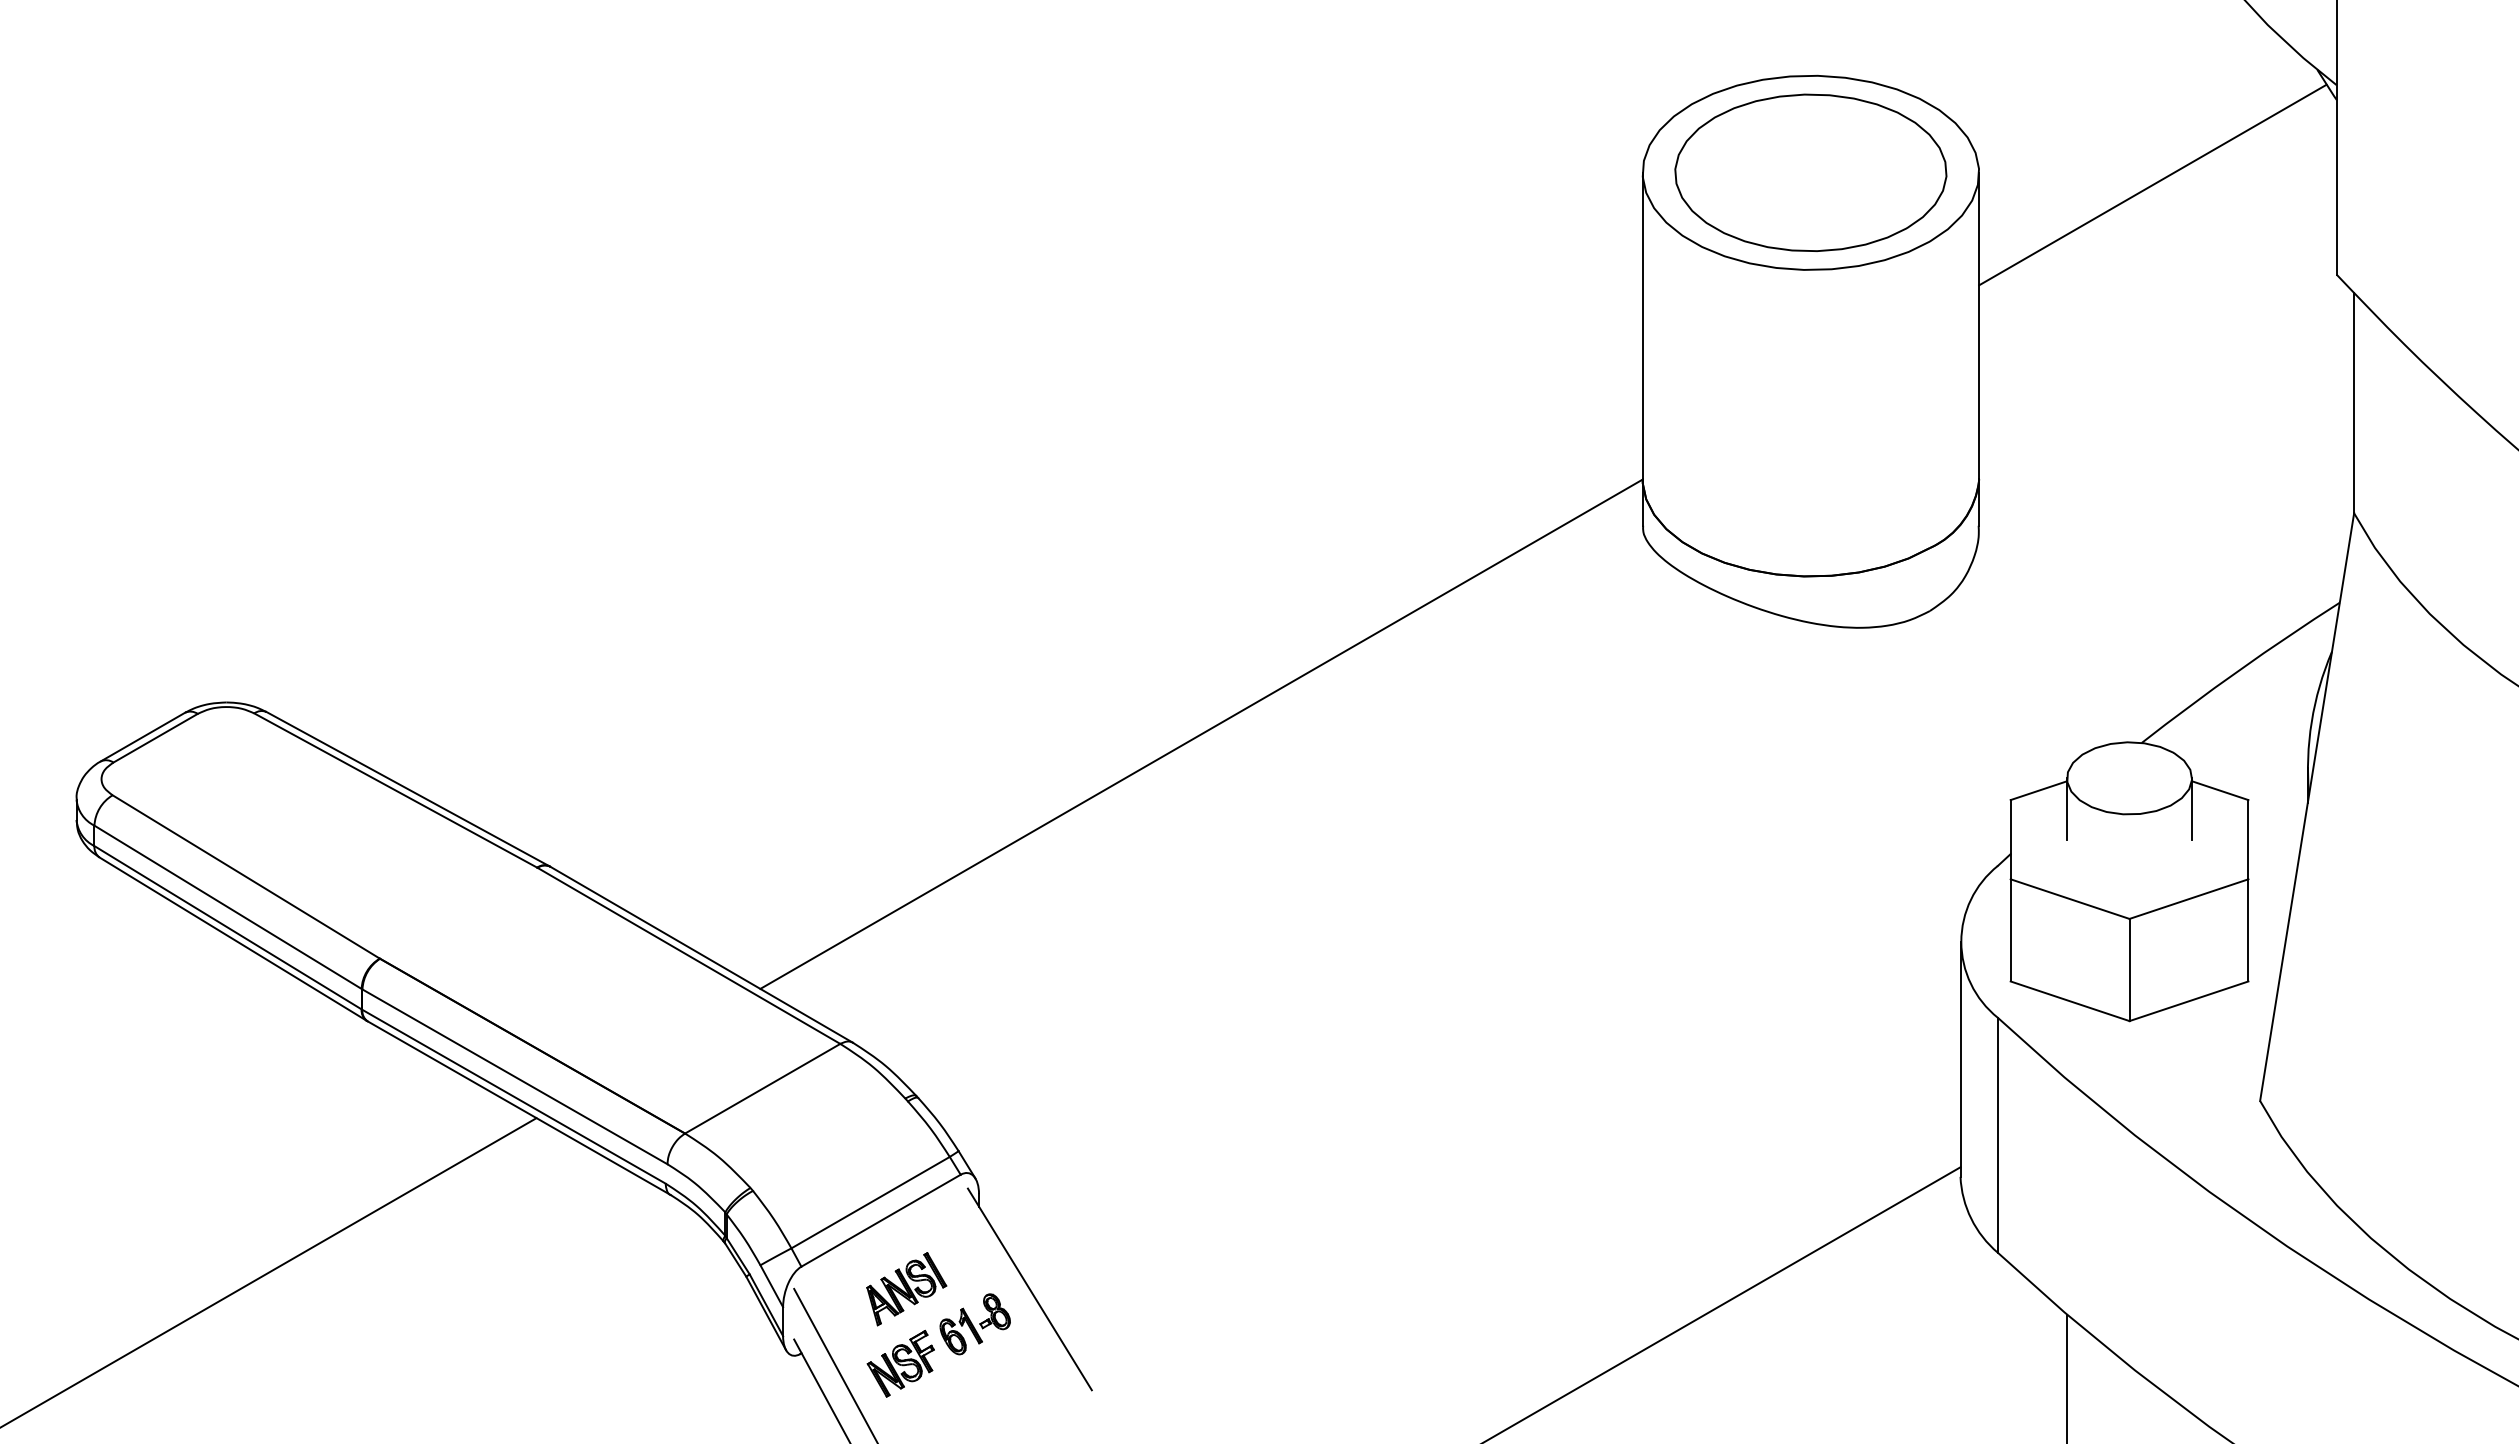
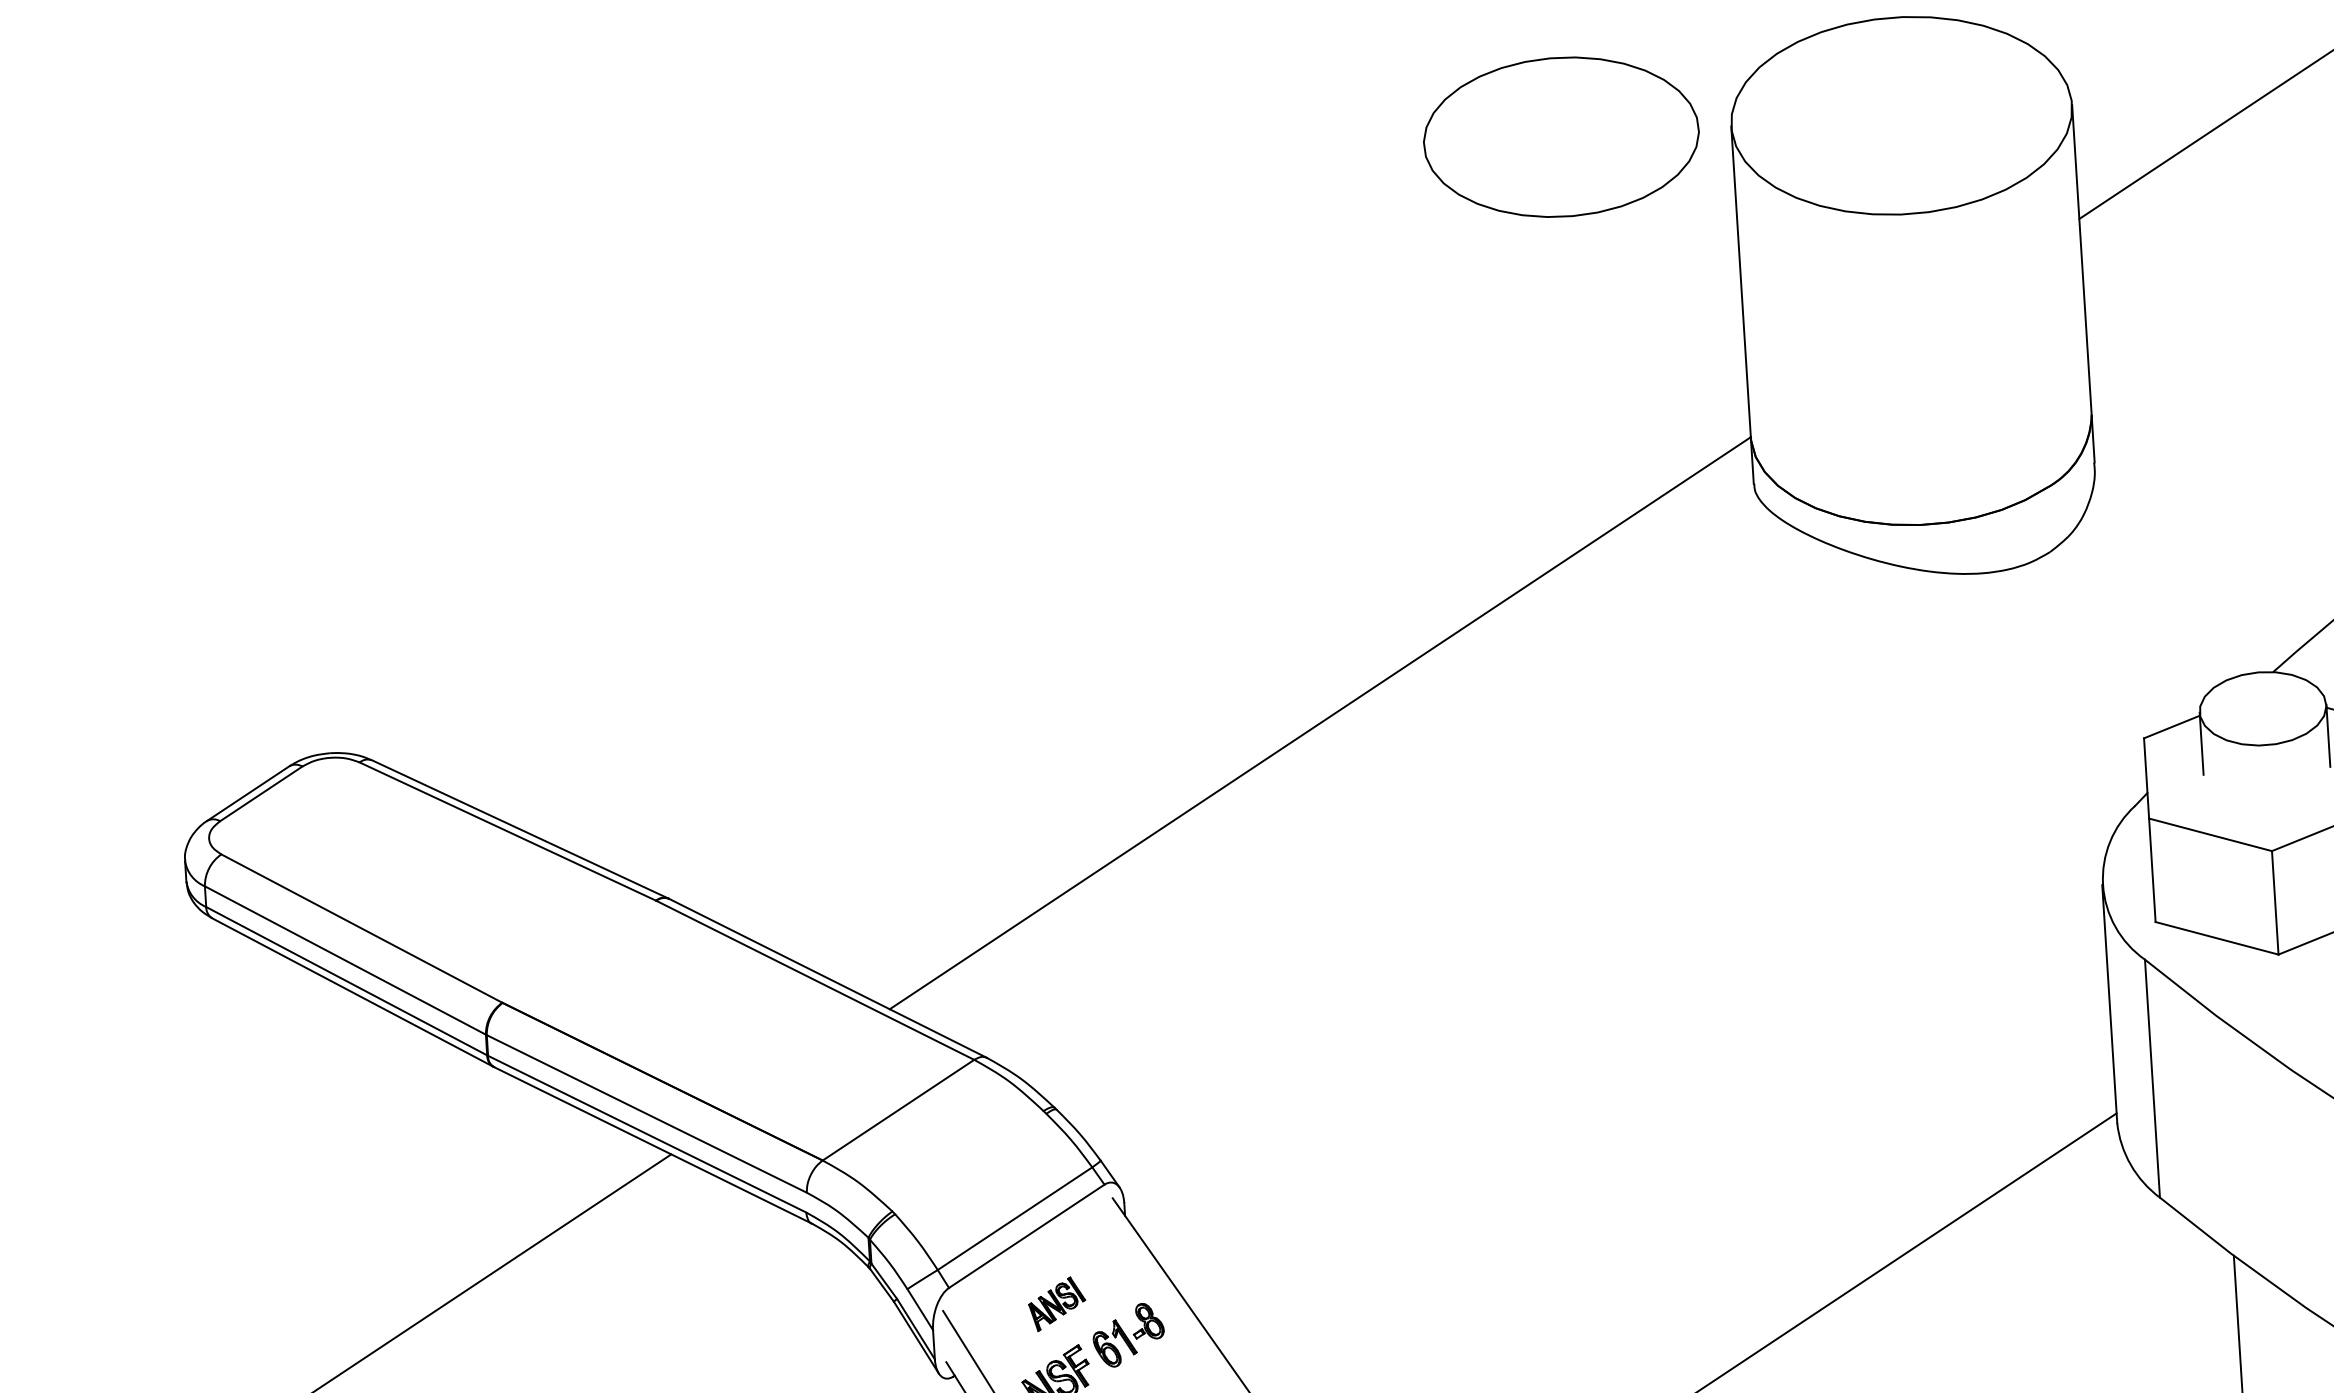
part: (1810, 172) -> (1561, 136), moved
part: (906, 1289) -> (1056, 1304), size x0.7

